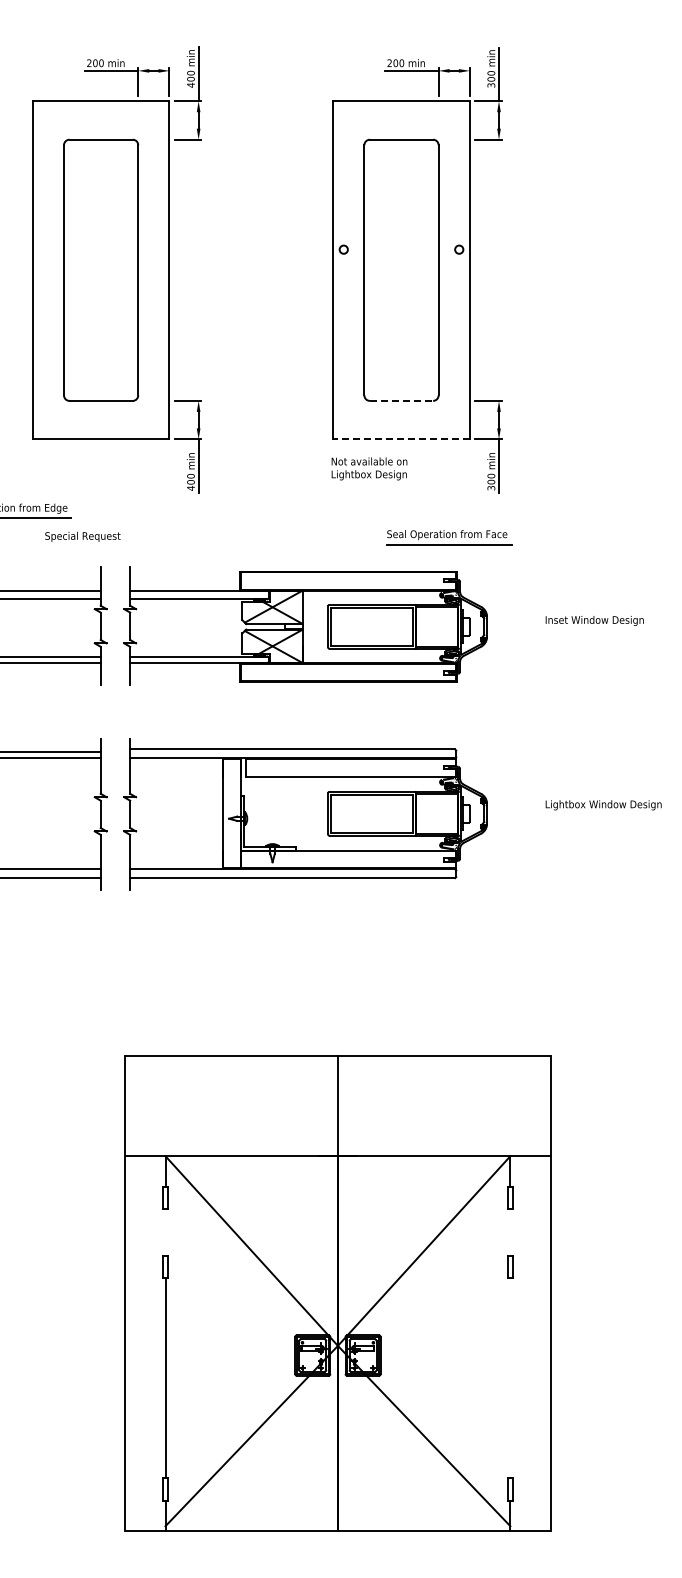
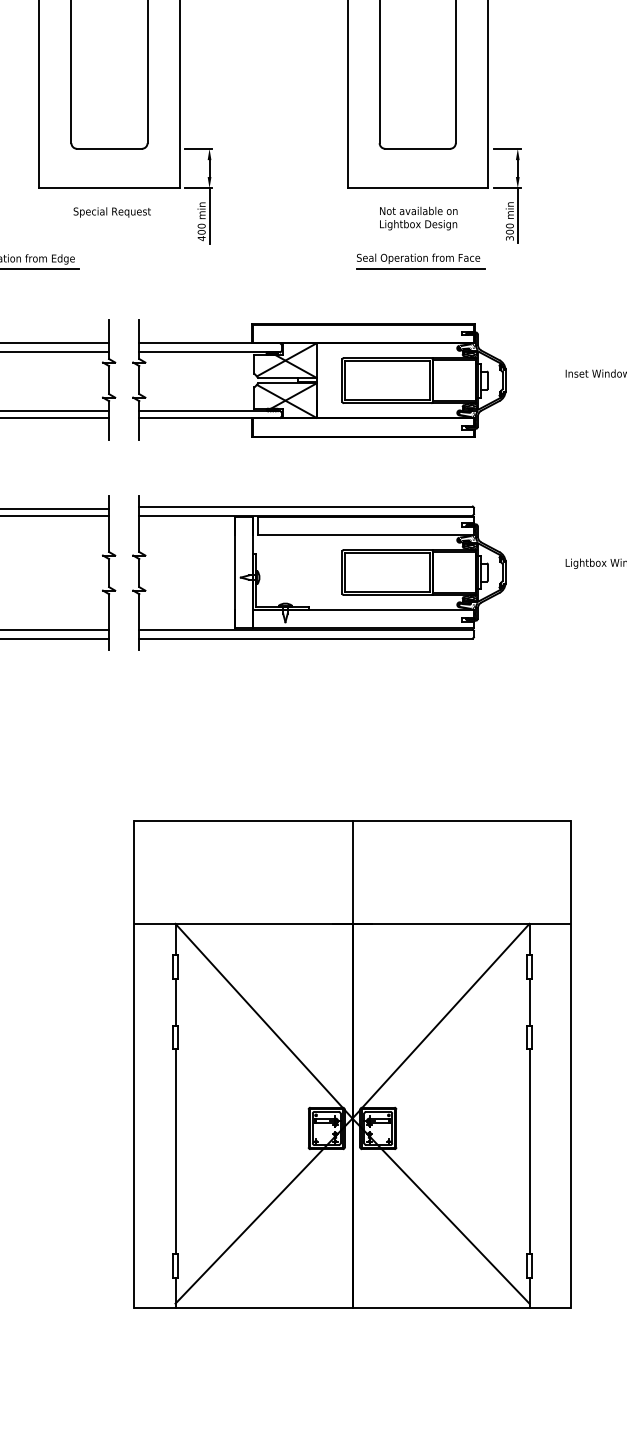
line: (401, 400) -> (417, 148), dashed -> solid
line: (401, 439) -> (417, 188), dashed -> solid
text: (369, 468) -> (418, 218), moved
text: (82, 536) -> (111, 212), moved
part: (449, 537) -> (420, 261), moved
line: (165, 1232) -> (175, 1002), added
line: (510, 1232) -> (529, 1002), added
line: (510, 1378) -> (529, 1152), added

